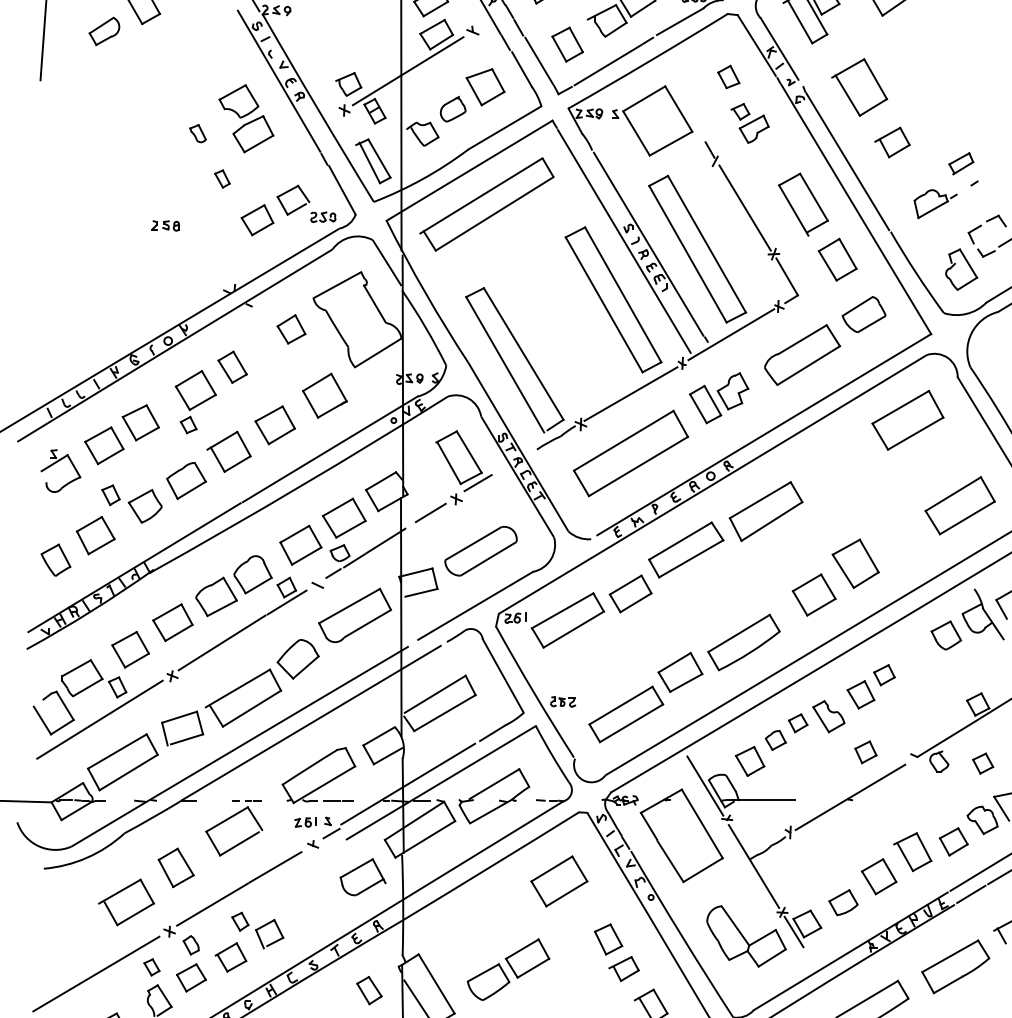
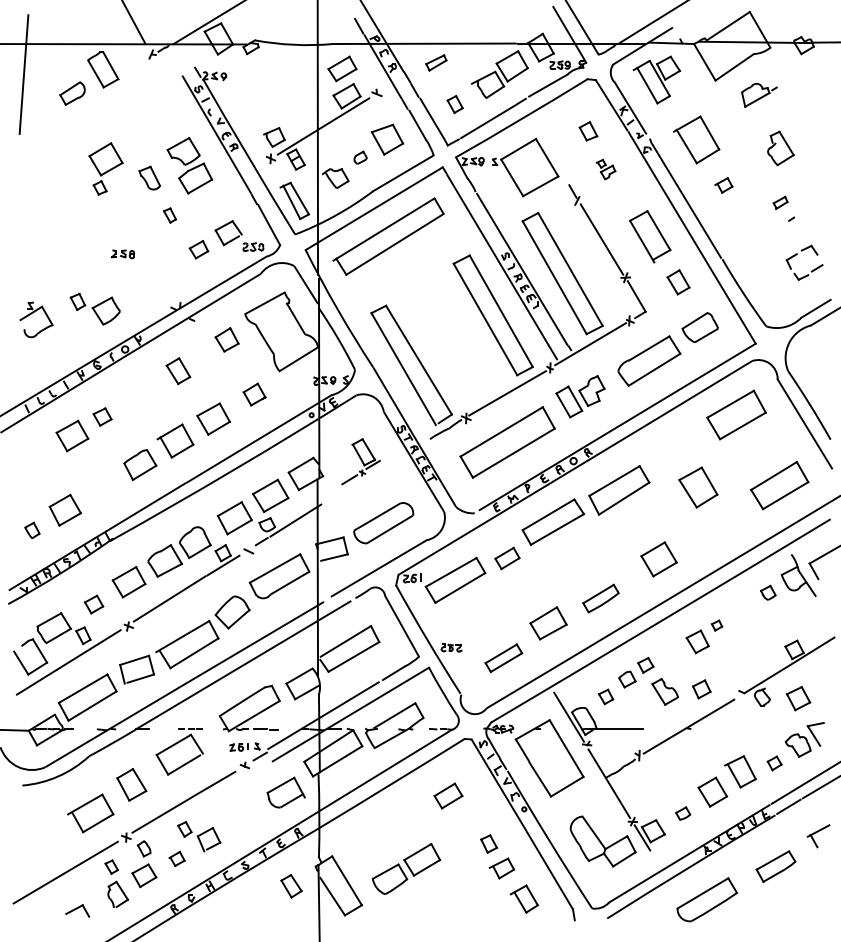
part: (566, 44) -> (454, 104), size x0.6
part: (452, 108) -> (360, 157), size x0.6
part: (749, 123) -> (605, 169), size x0.6
part: (197, 132) -> (149, 177), size x1.6
part: (892, 142) -> (723, 185), size x0.6
part: (961, 163) -> (780, 202), size x0.7
part: (935, 203) -> (759, 94), moved
part: (256, 220) -> (198, 249), size x0.7
part: (837, 260) -> (678, 282), size x0.7
part: (961, 269) -> (780, 148), moved
part: (324, 395) -> (254, 394), size x0.6
part: (195, 401) -> (105, 168), moved
part: (140, 422) -> (102, 416), size x0.6
part: (57, 463) -> (33, 313), moved
part: (452, 476) -> (360, 461), size x0.6
part: (131, 503) -> (94, 308), moved
part: (56, 560) -> (32, 530), size x0.6
part: (855, 563) -> (698, 487), moved
part: (630, 593) -> (507, 558), size x0.7
part: (946, 635) -> (768, 592), size x0.6
part: (743, 642) -> (600, 598), size x0.6
part: (129, 649) -> (93, 604), size x0.6
part: (883, 675) -> (716, 625), size x0.6
part: (625, 714) -> (503, 658), size x0.6
part: (829, 716) -> (665, 691), moved
part: (749, 760) -> (605, 696), size x0.6
part: (982, 763) -> (798, 698), size x1.4
part: (953, 842) -> (774, 763), size x0.6
part: (559, 880) -> (448, 795), size x0.6
part: (842, 902) -> (682, 813), size x0.6
part: (607, 938) -> (488, 843), size x0.7
part: (230, 956) -> (176, 858), size x0.6
part: (955, 966) -> (775, 866), size x0.7

